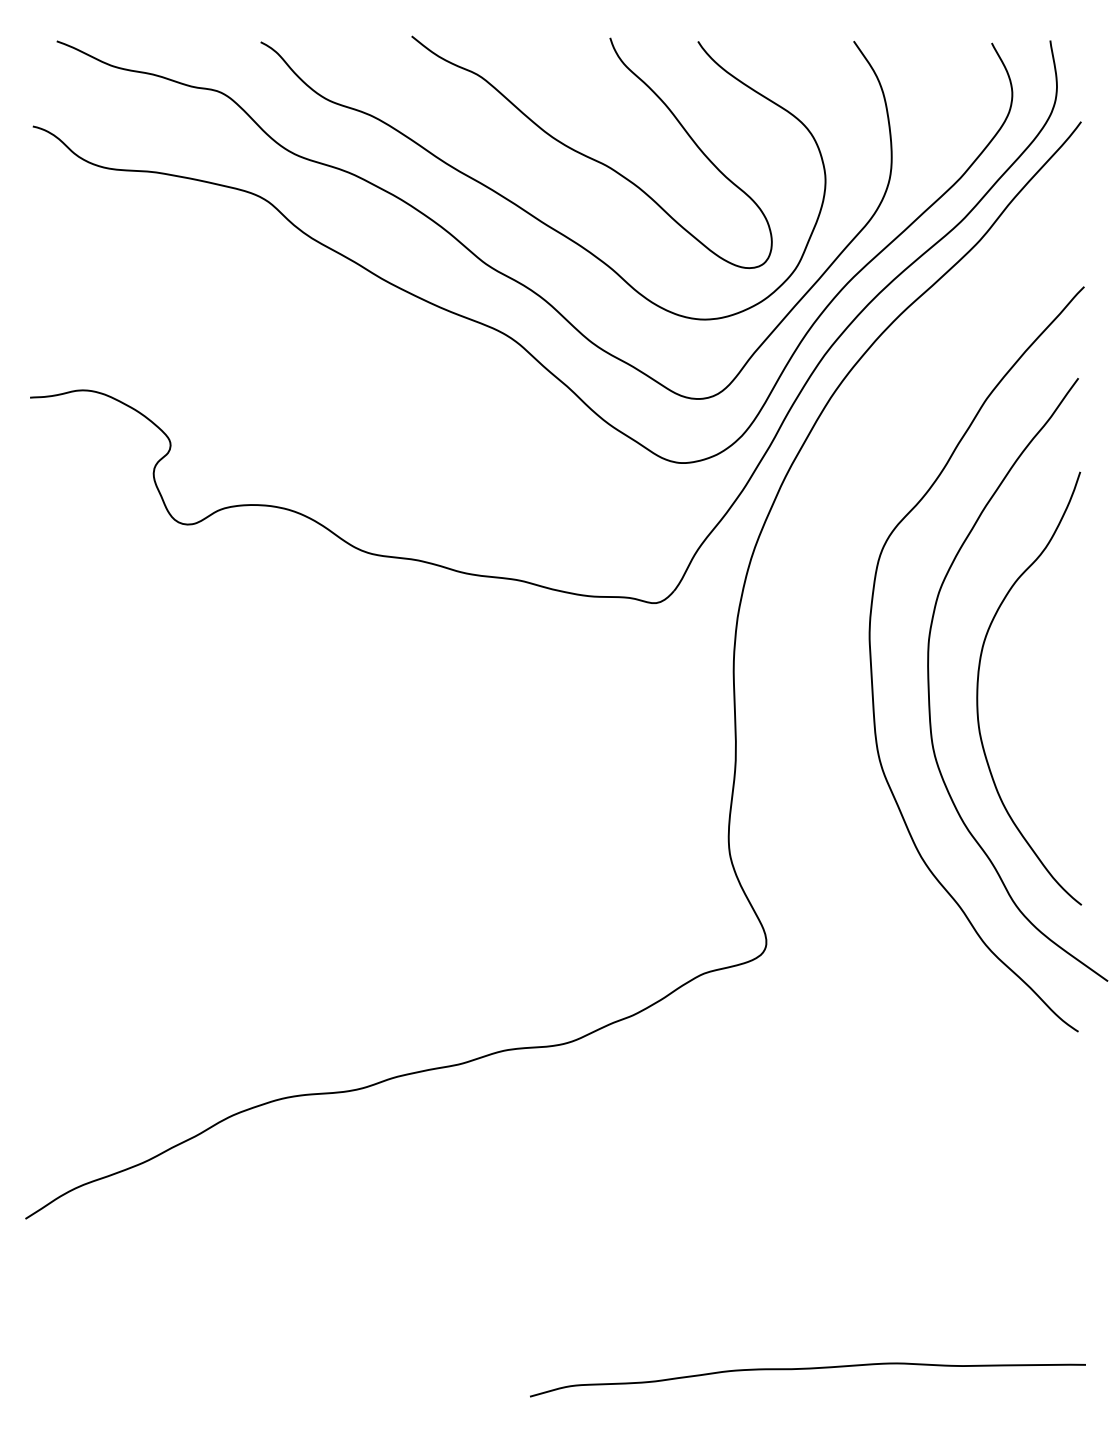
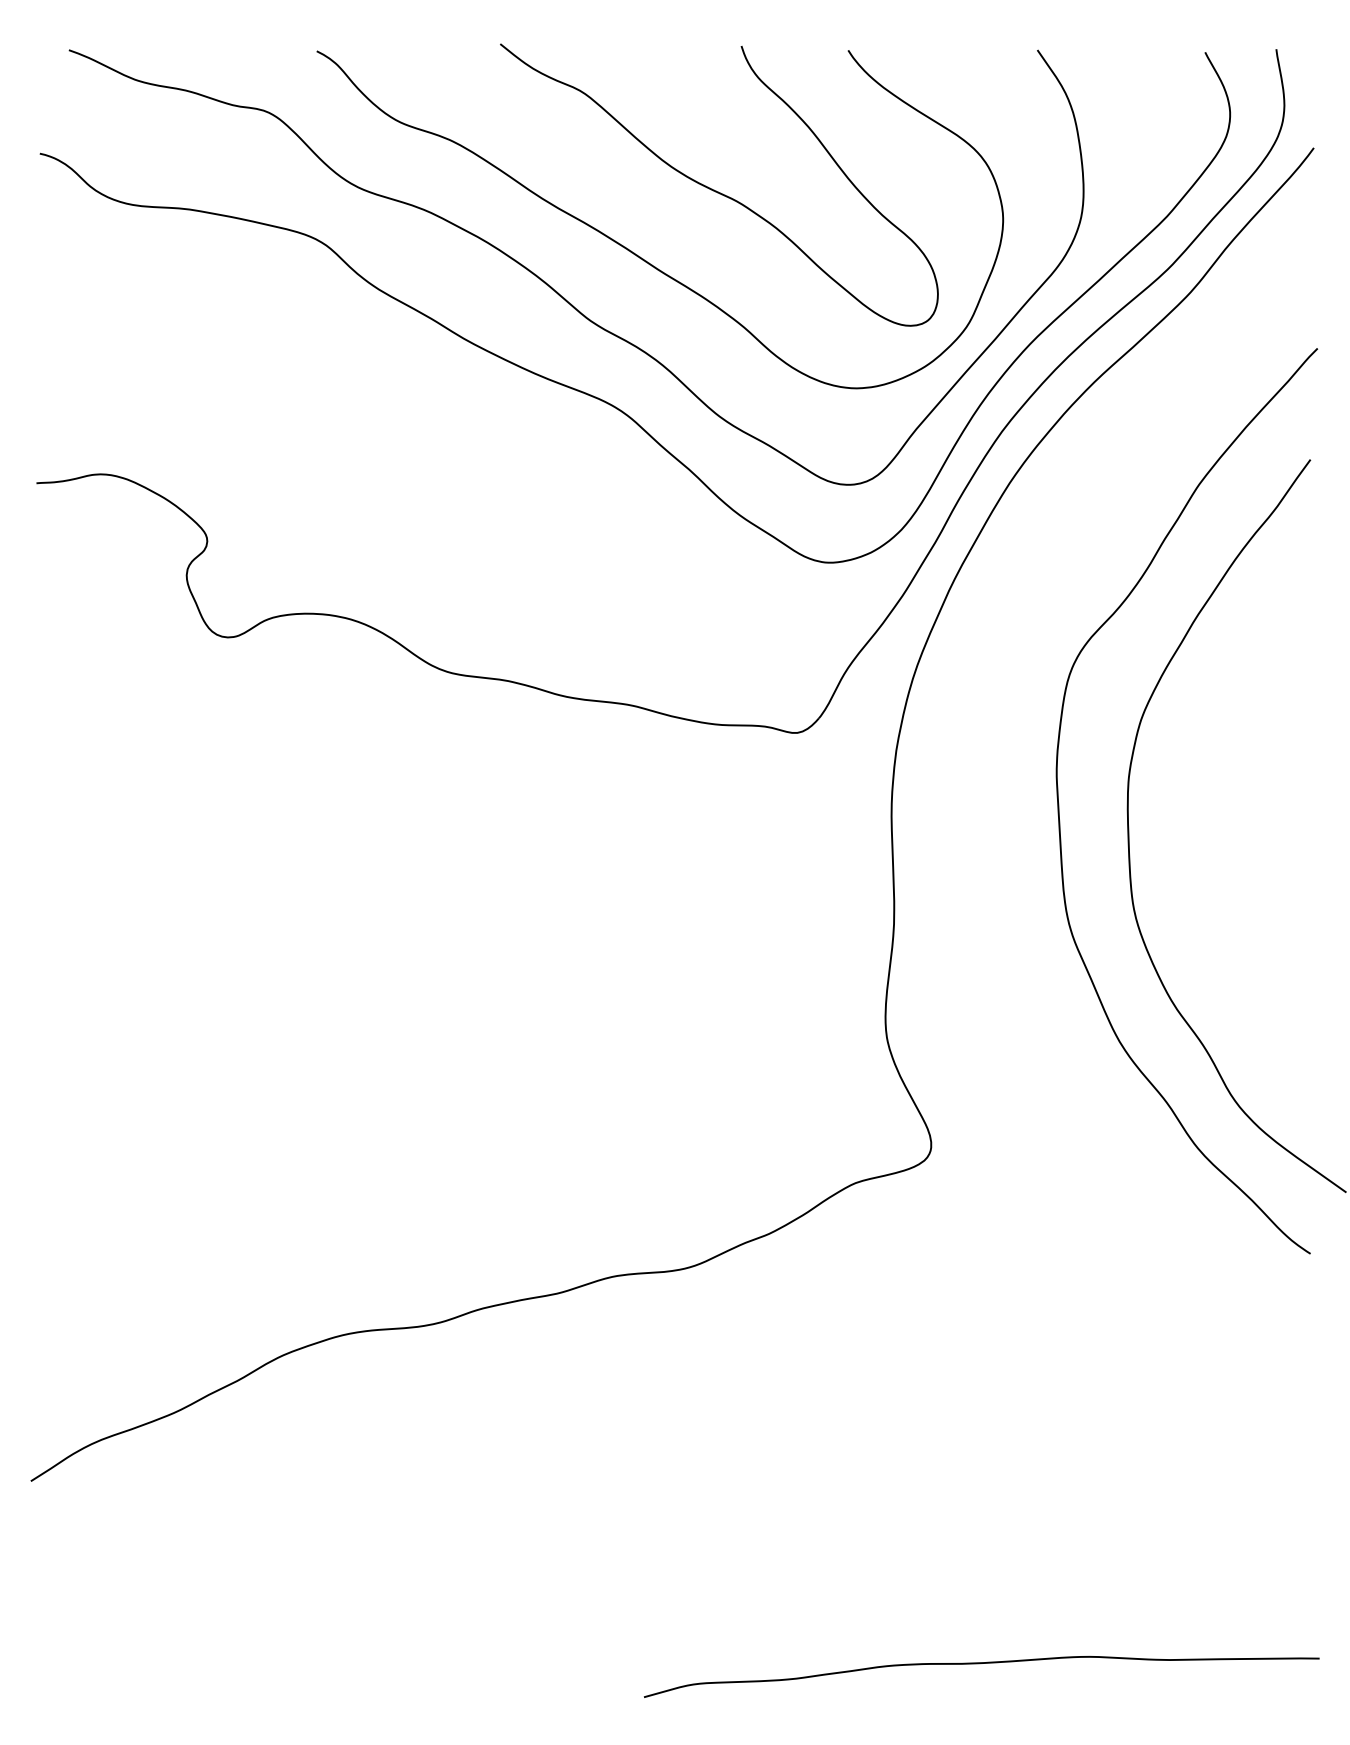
curve: (978, 680) -> (1189, 827), removed

